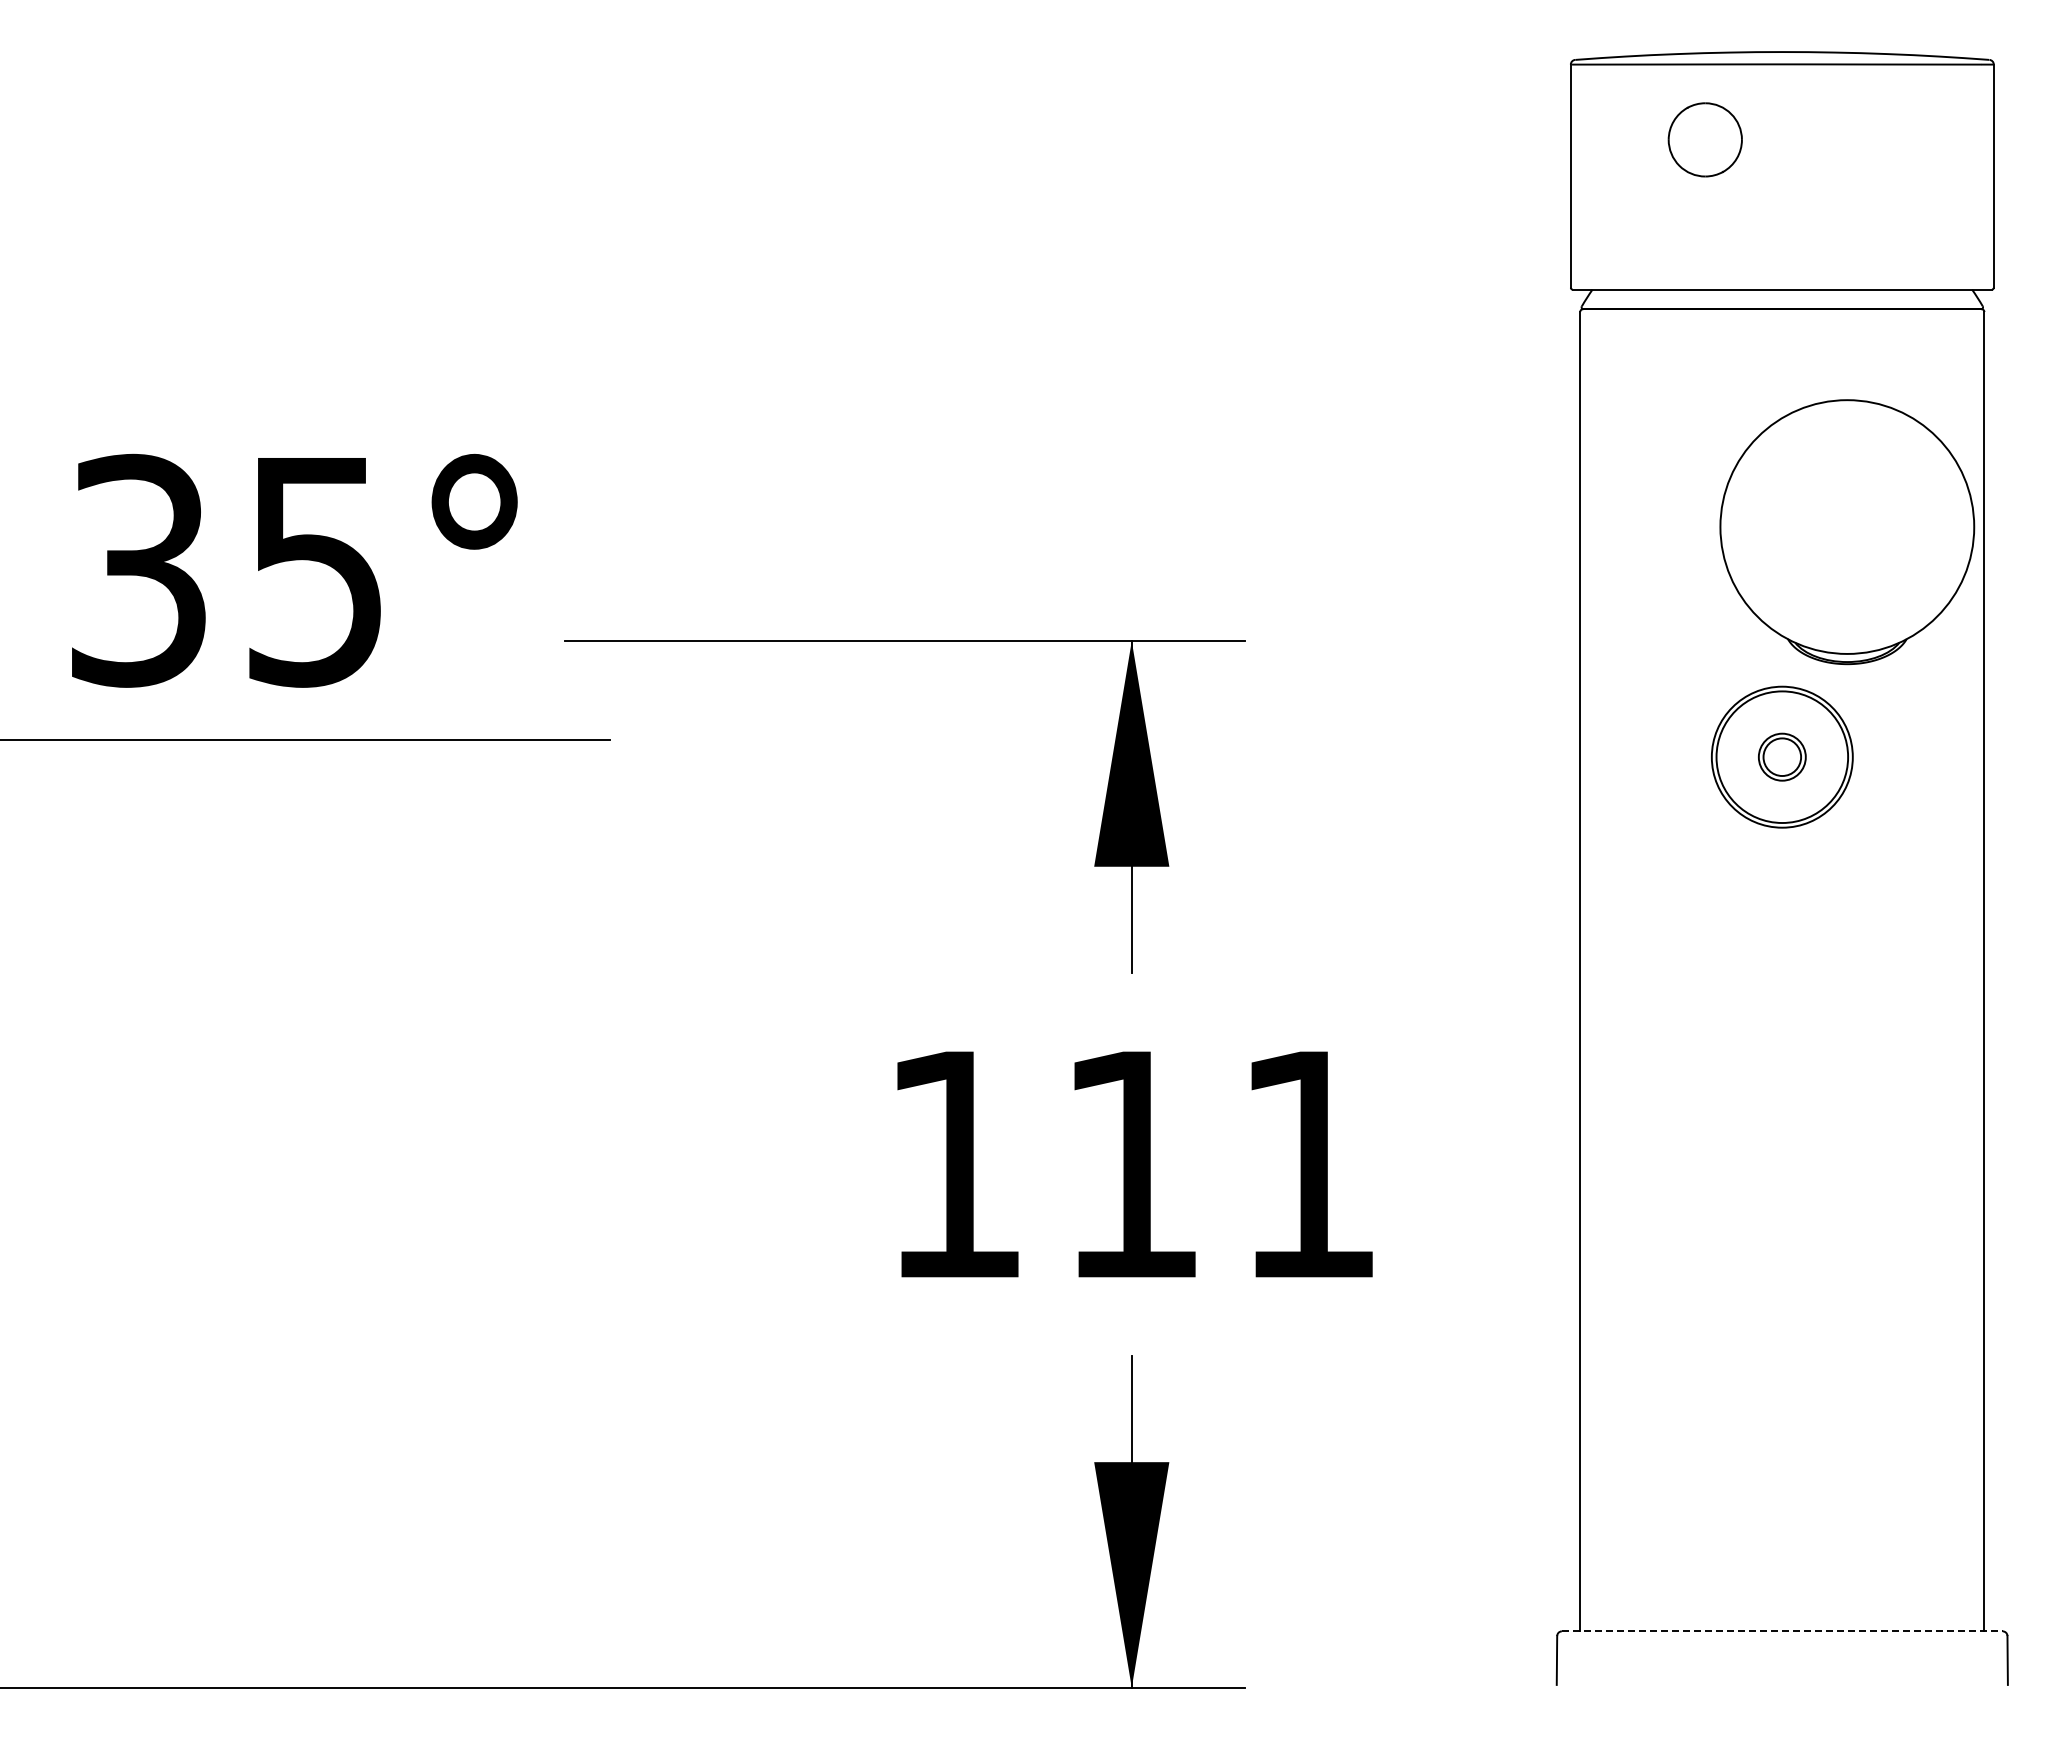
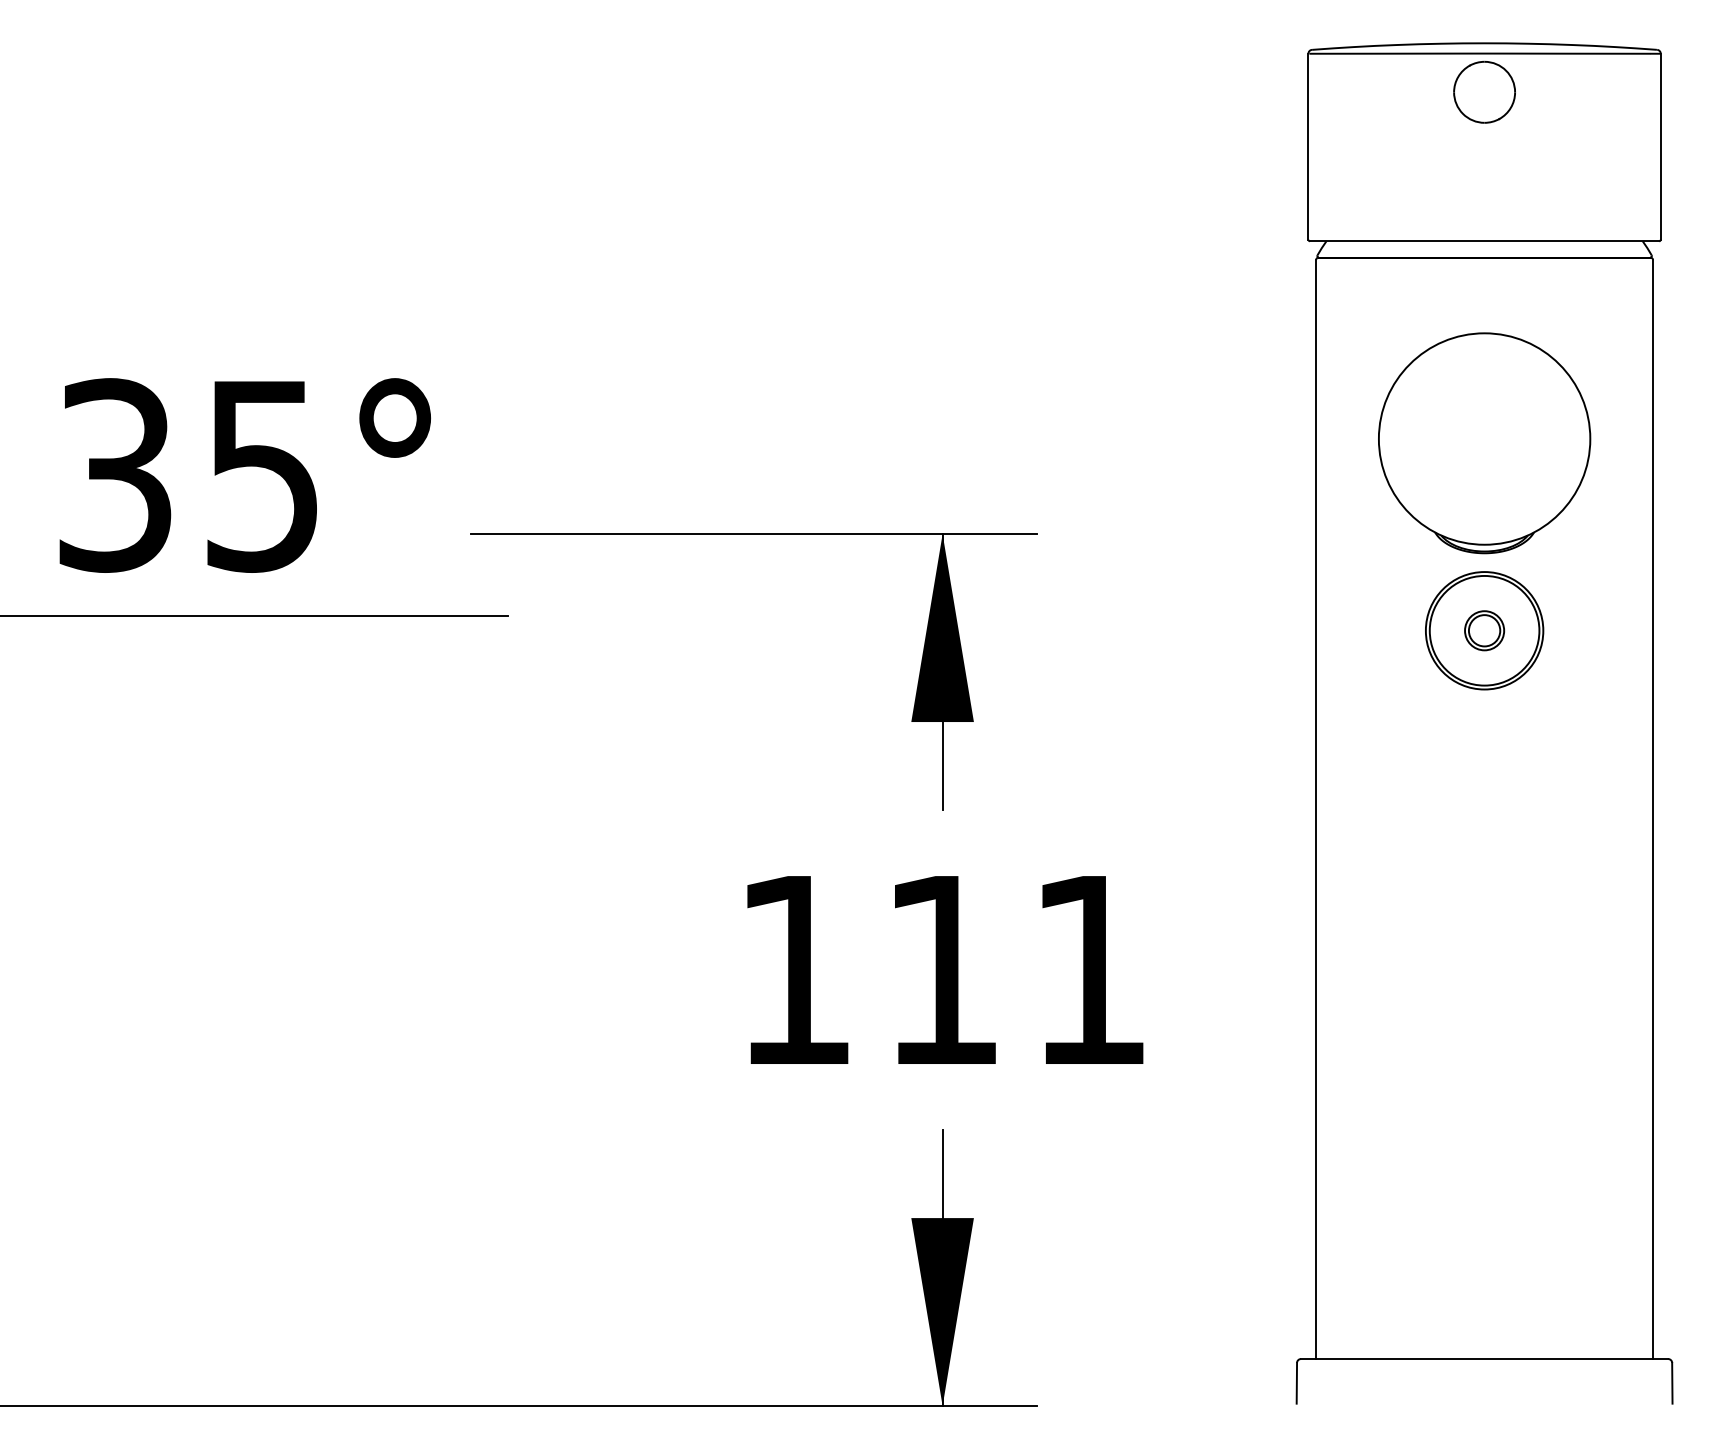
part: (1704, 139) -> (1483, 92), moved
part: (1847, 532) -> (1484, 443), moved
line: (1782, 1631) -> (1484, 1359), dashed -> solid

